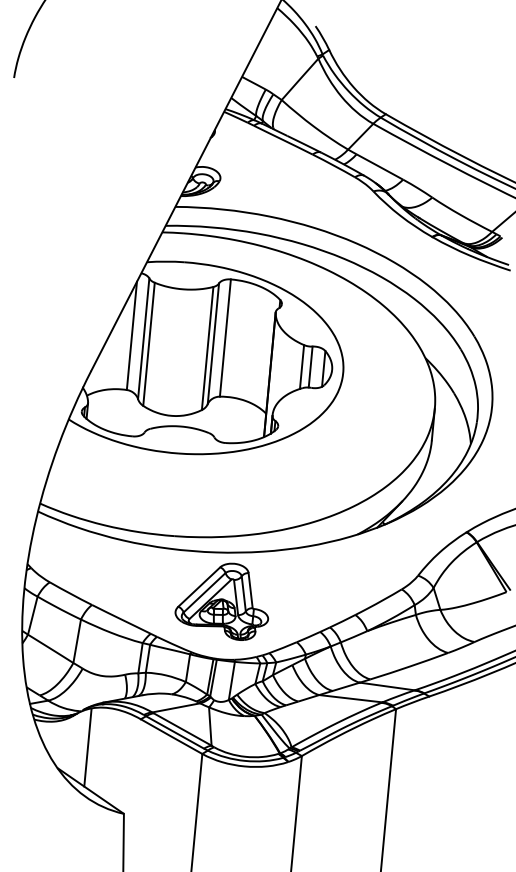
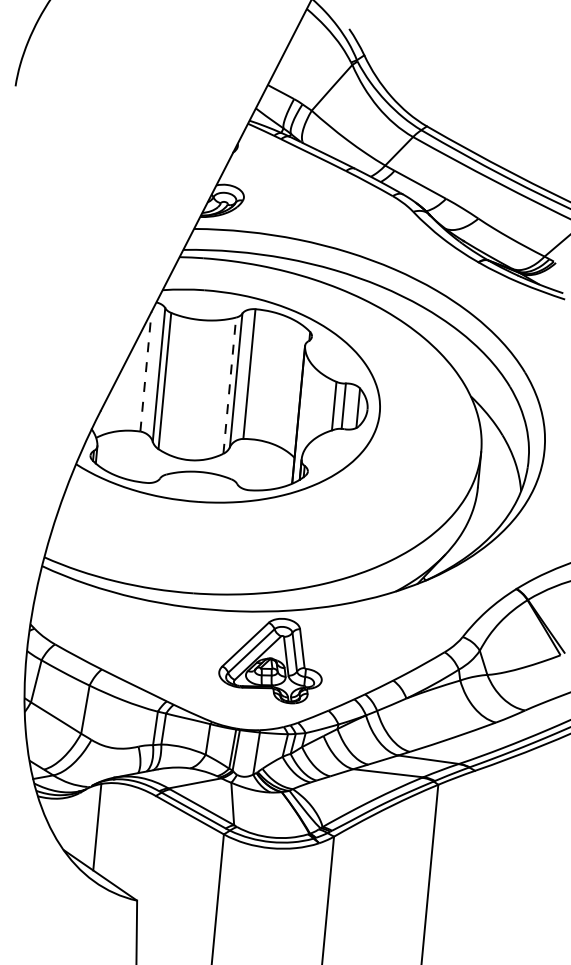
line: (132, 335) -> (146, 371), solid -> dashed
line: (207, 348) -> (229, 385), solid -> dashed
part: (221, 602) -> (270, 661), moved

